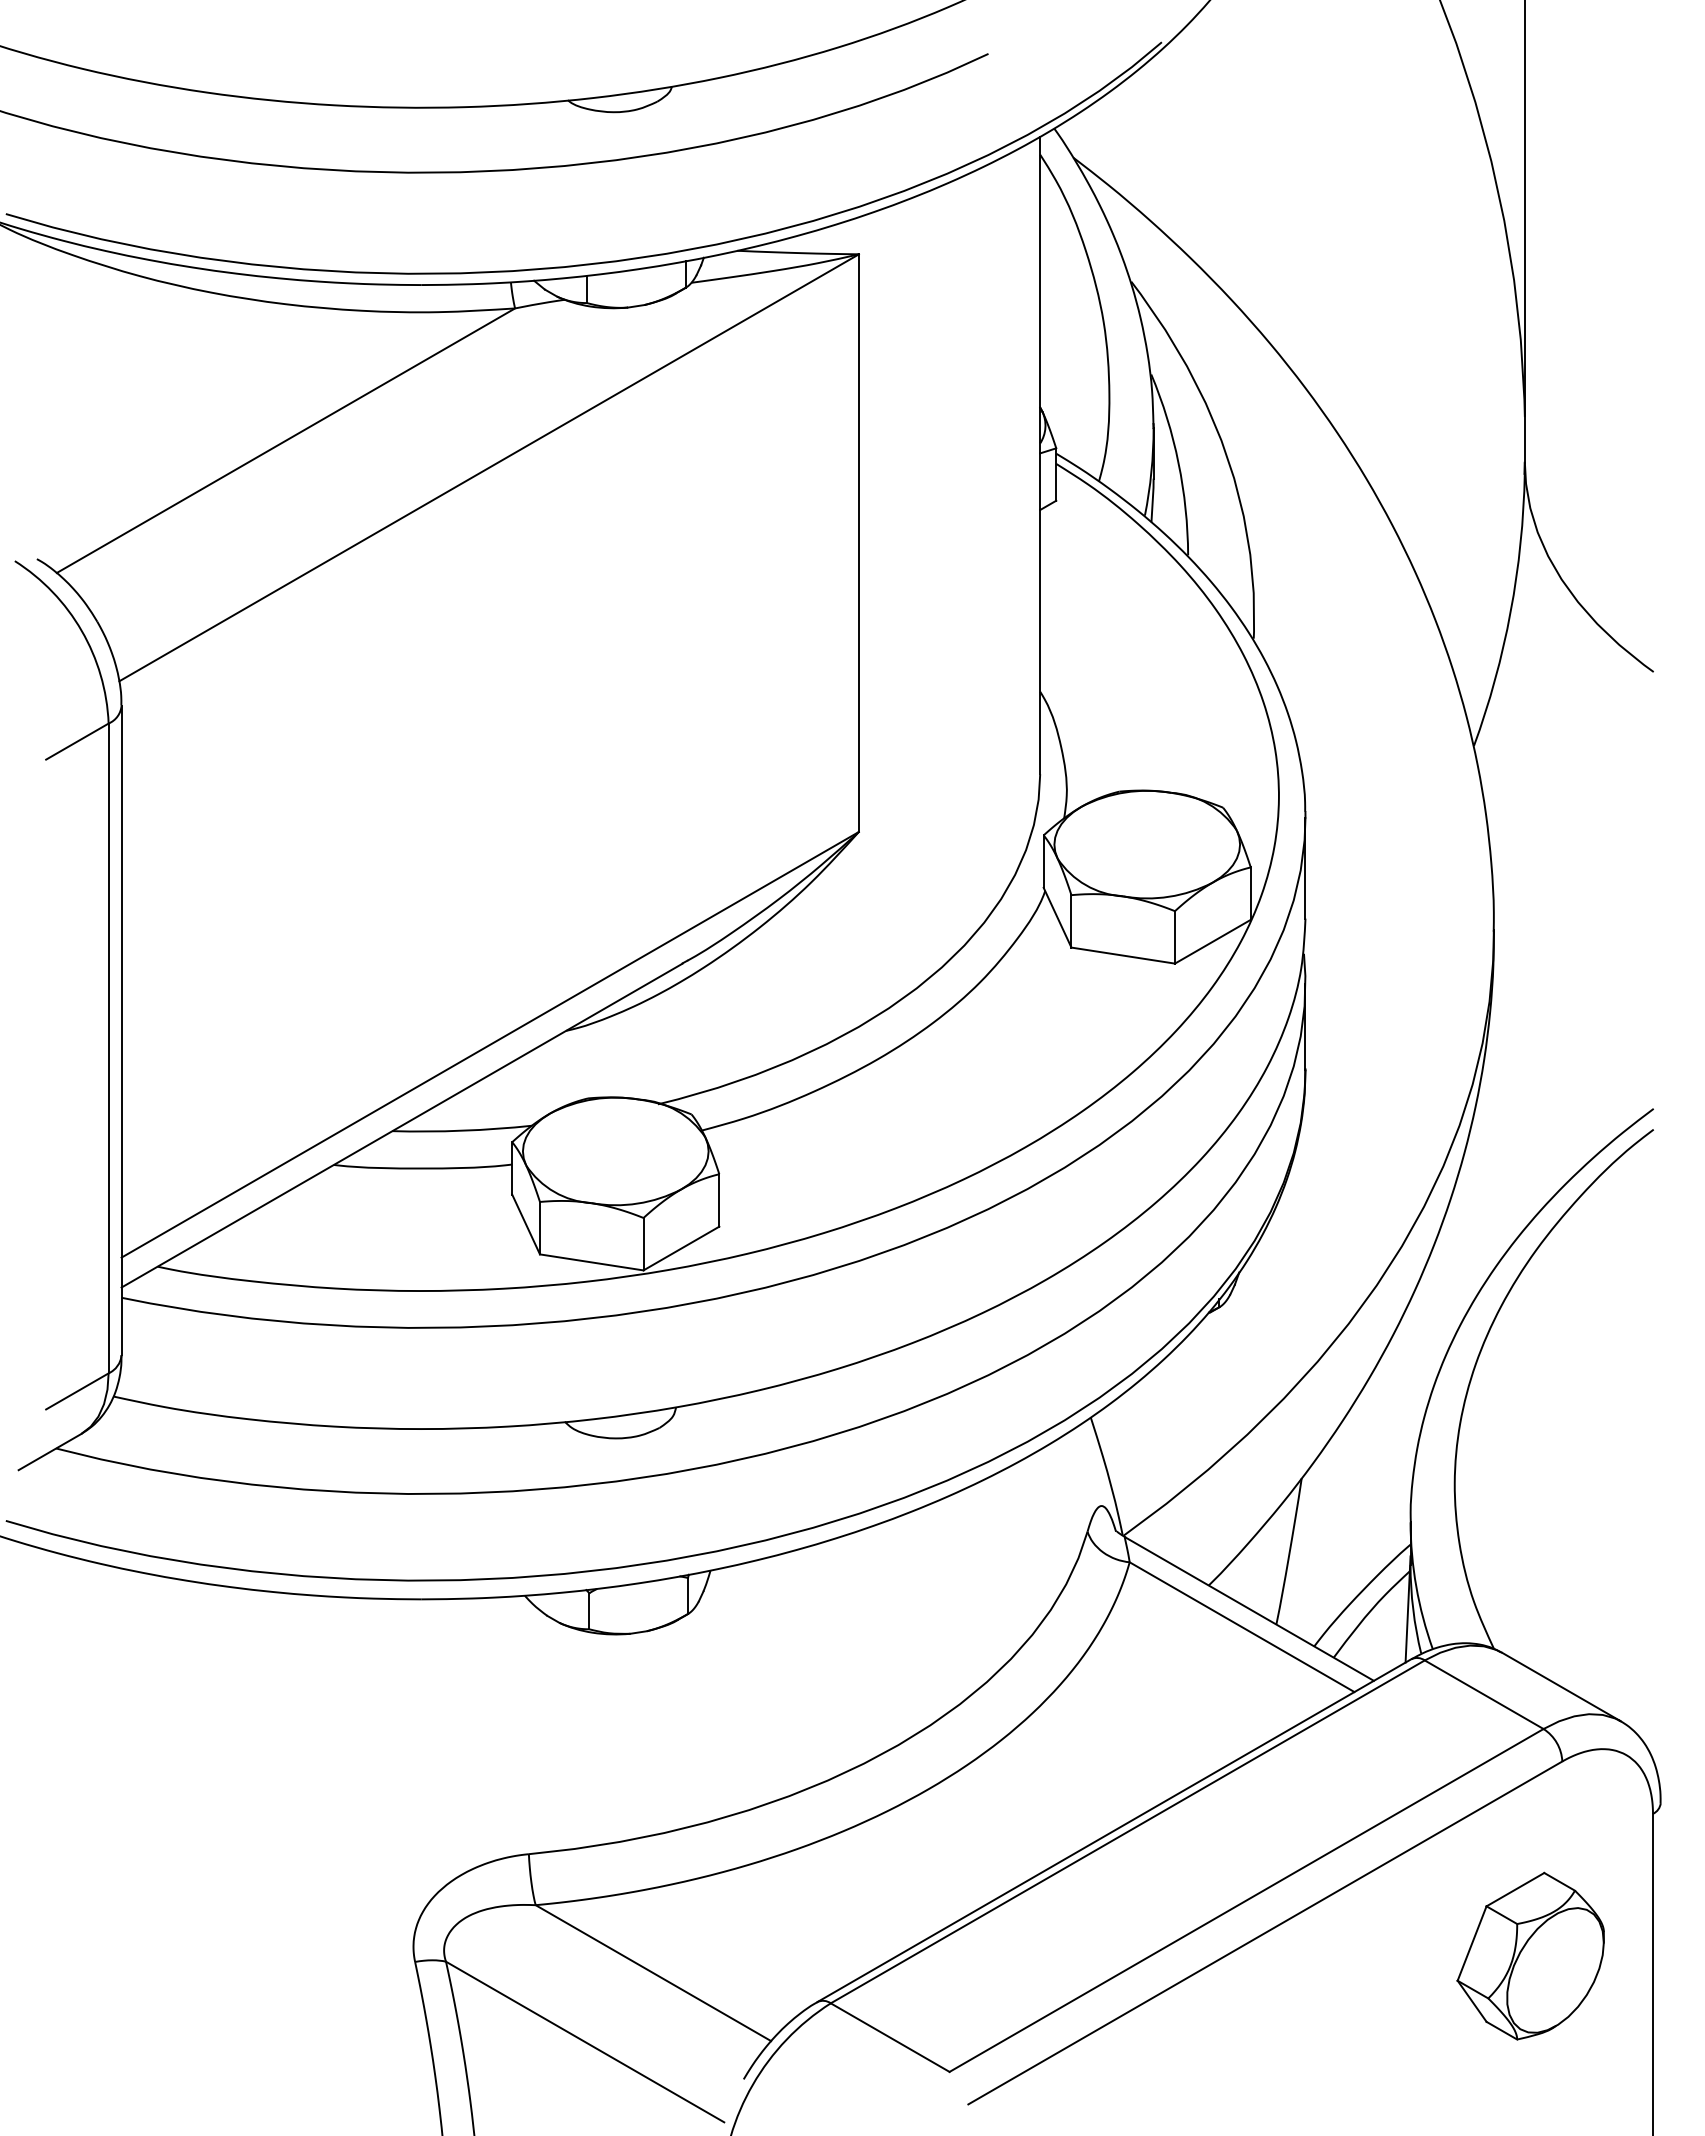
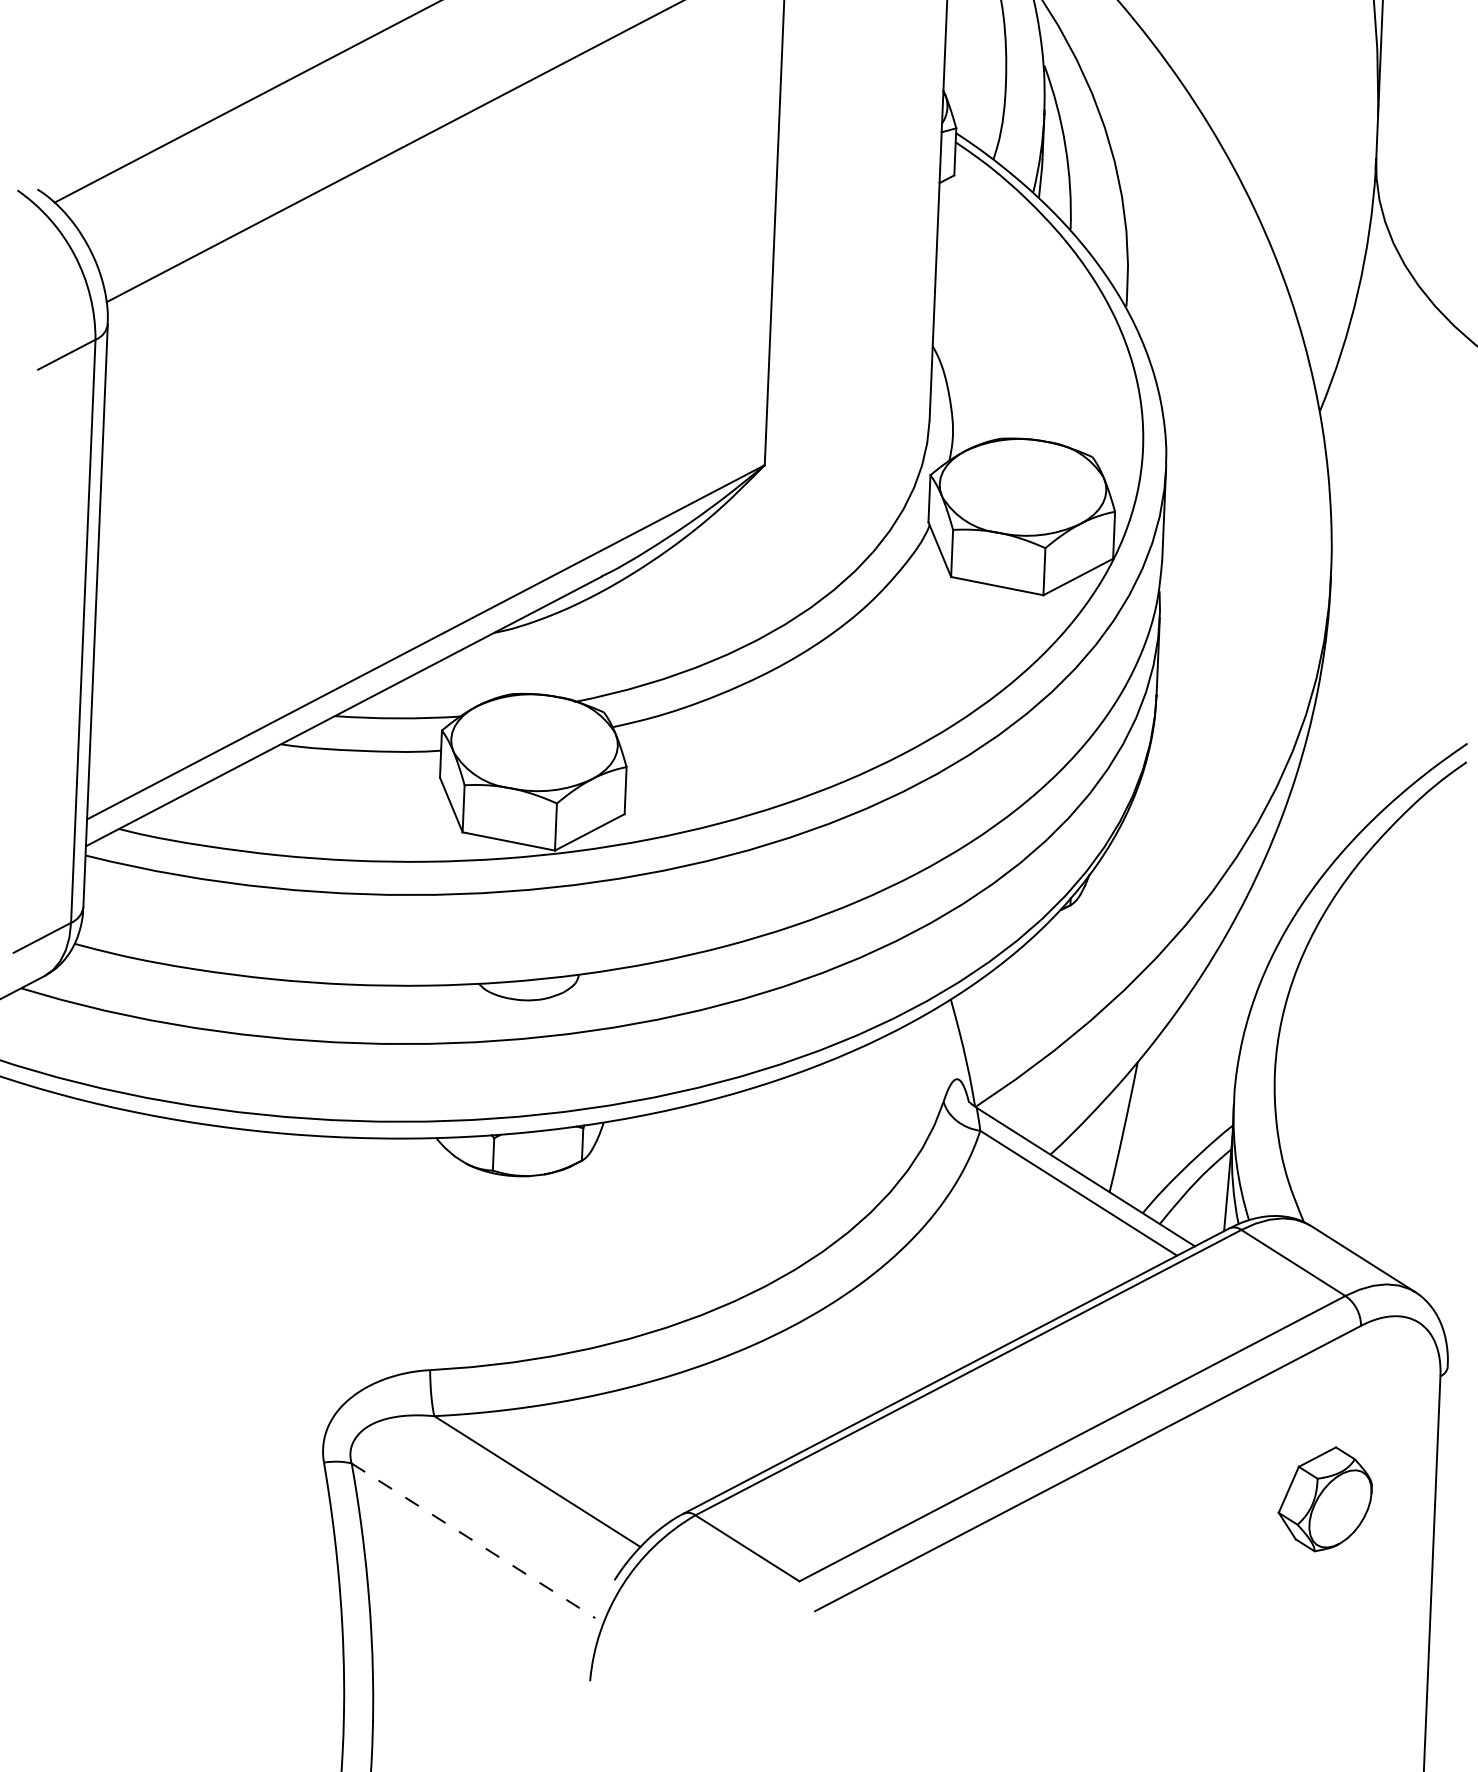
part: (1530, 1955) -> (1325, 1498), size x0.7
line: (585, 2042) -> (473, 1541), solid -> dashed

